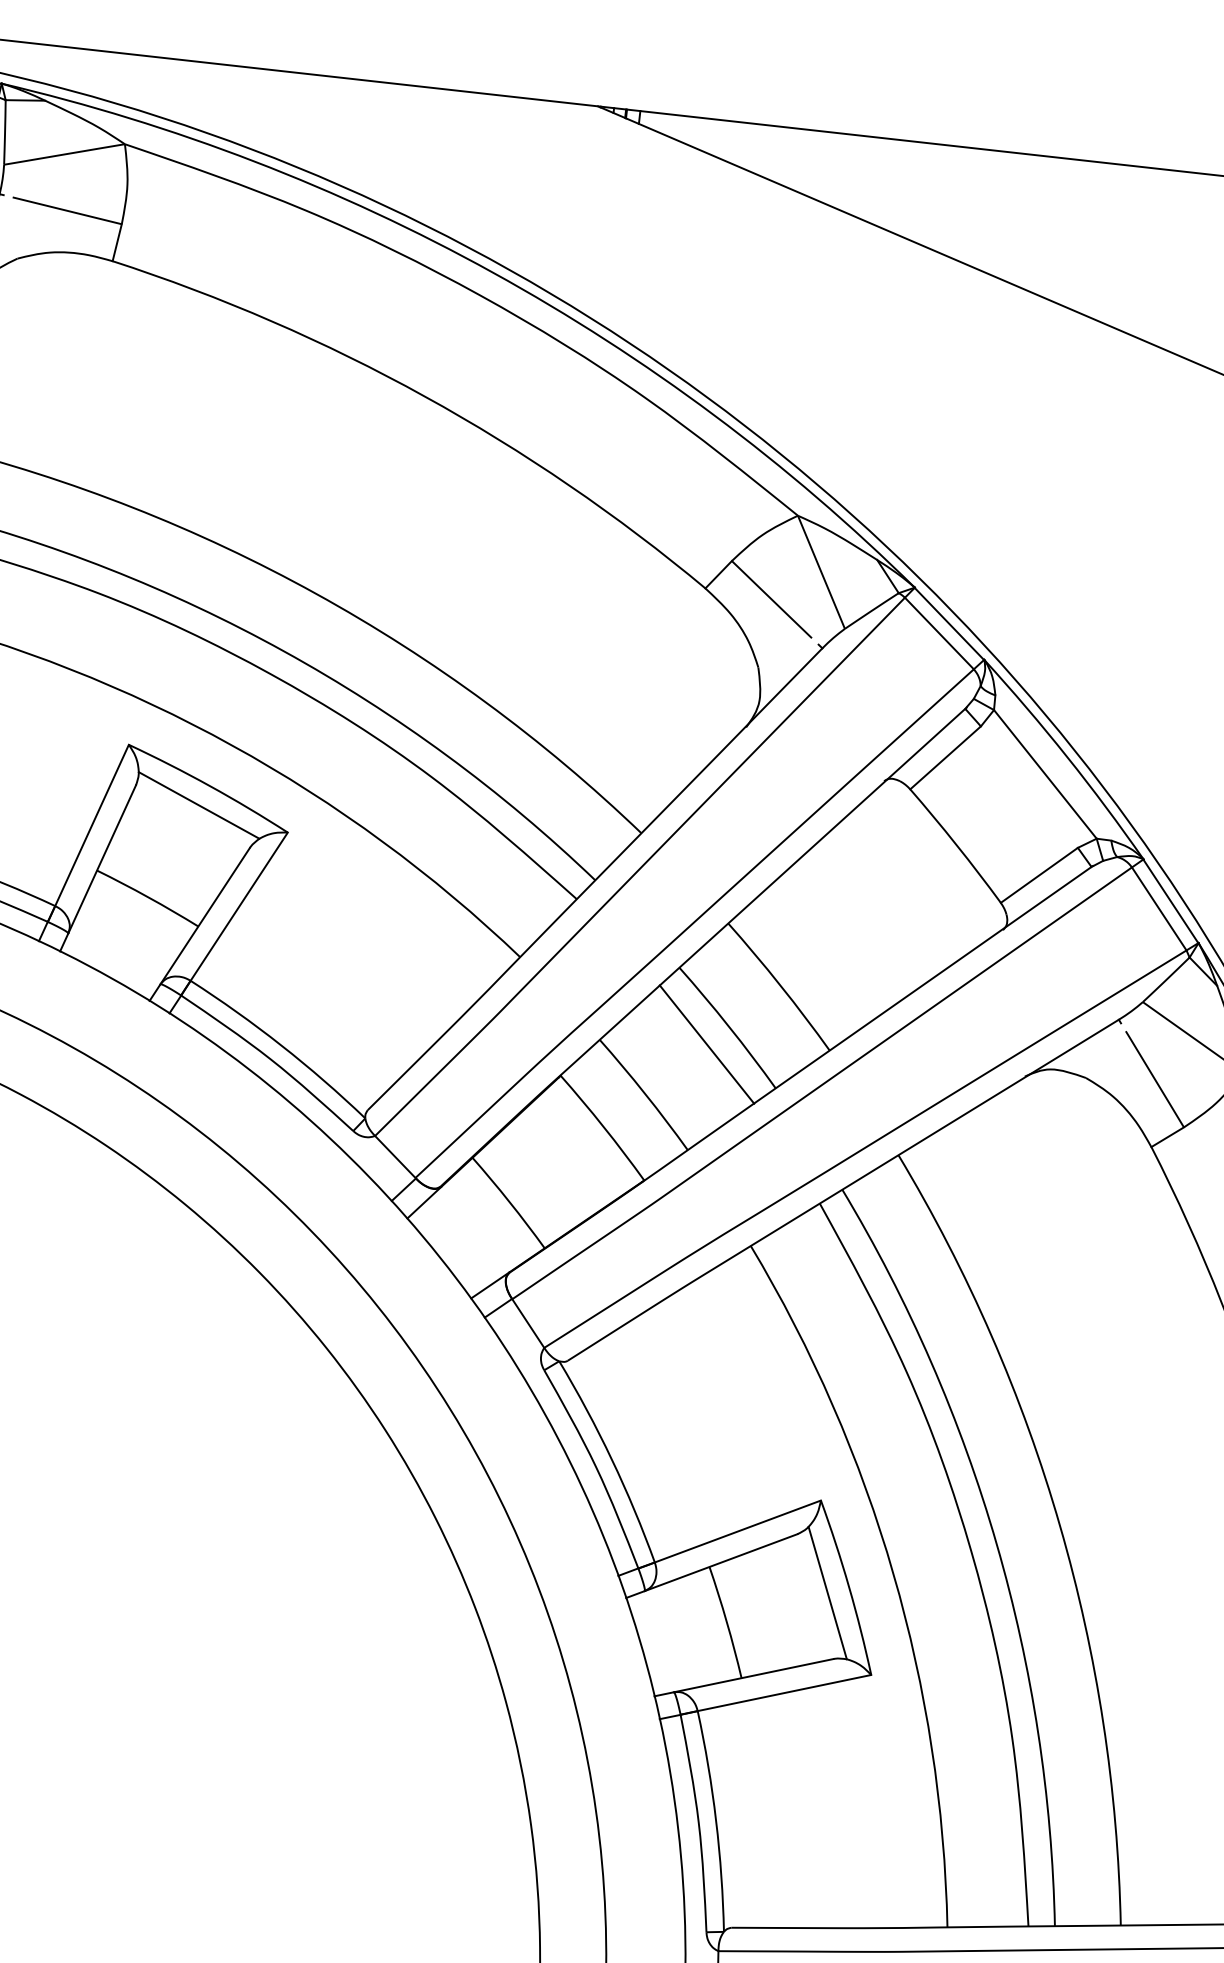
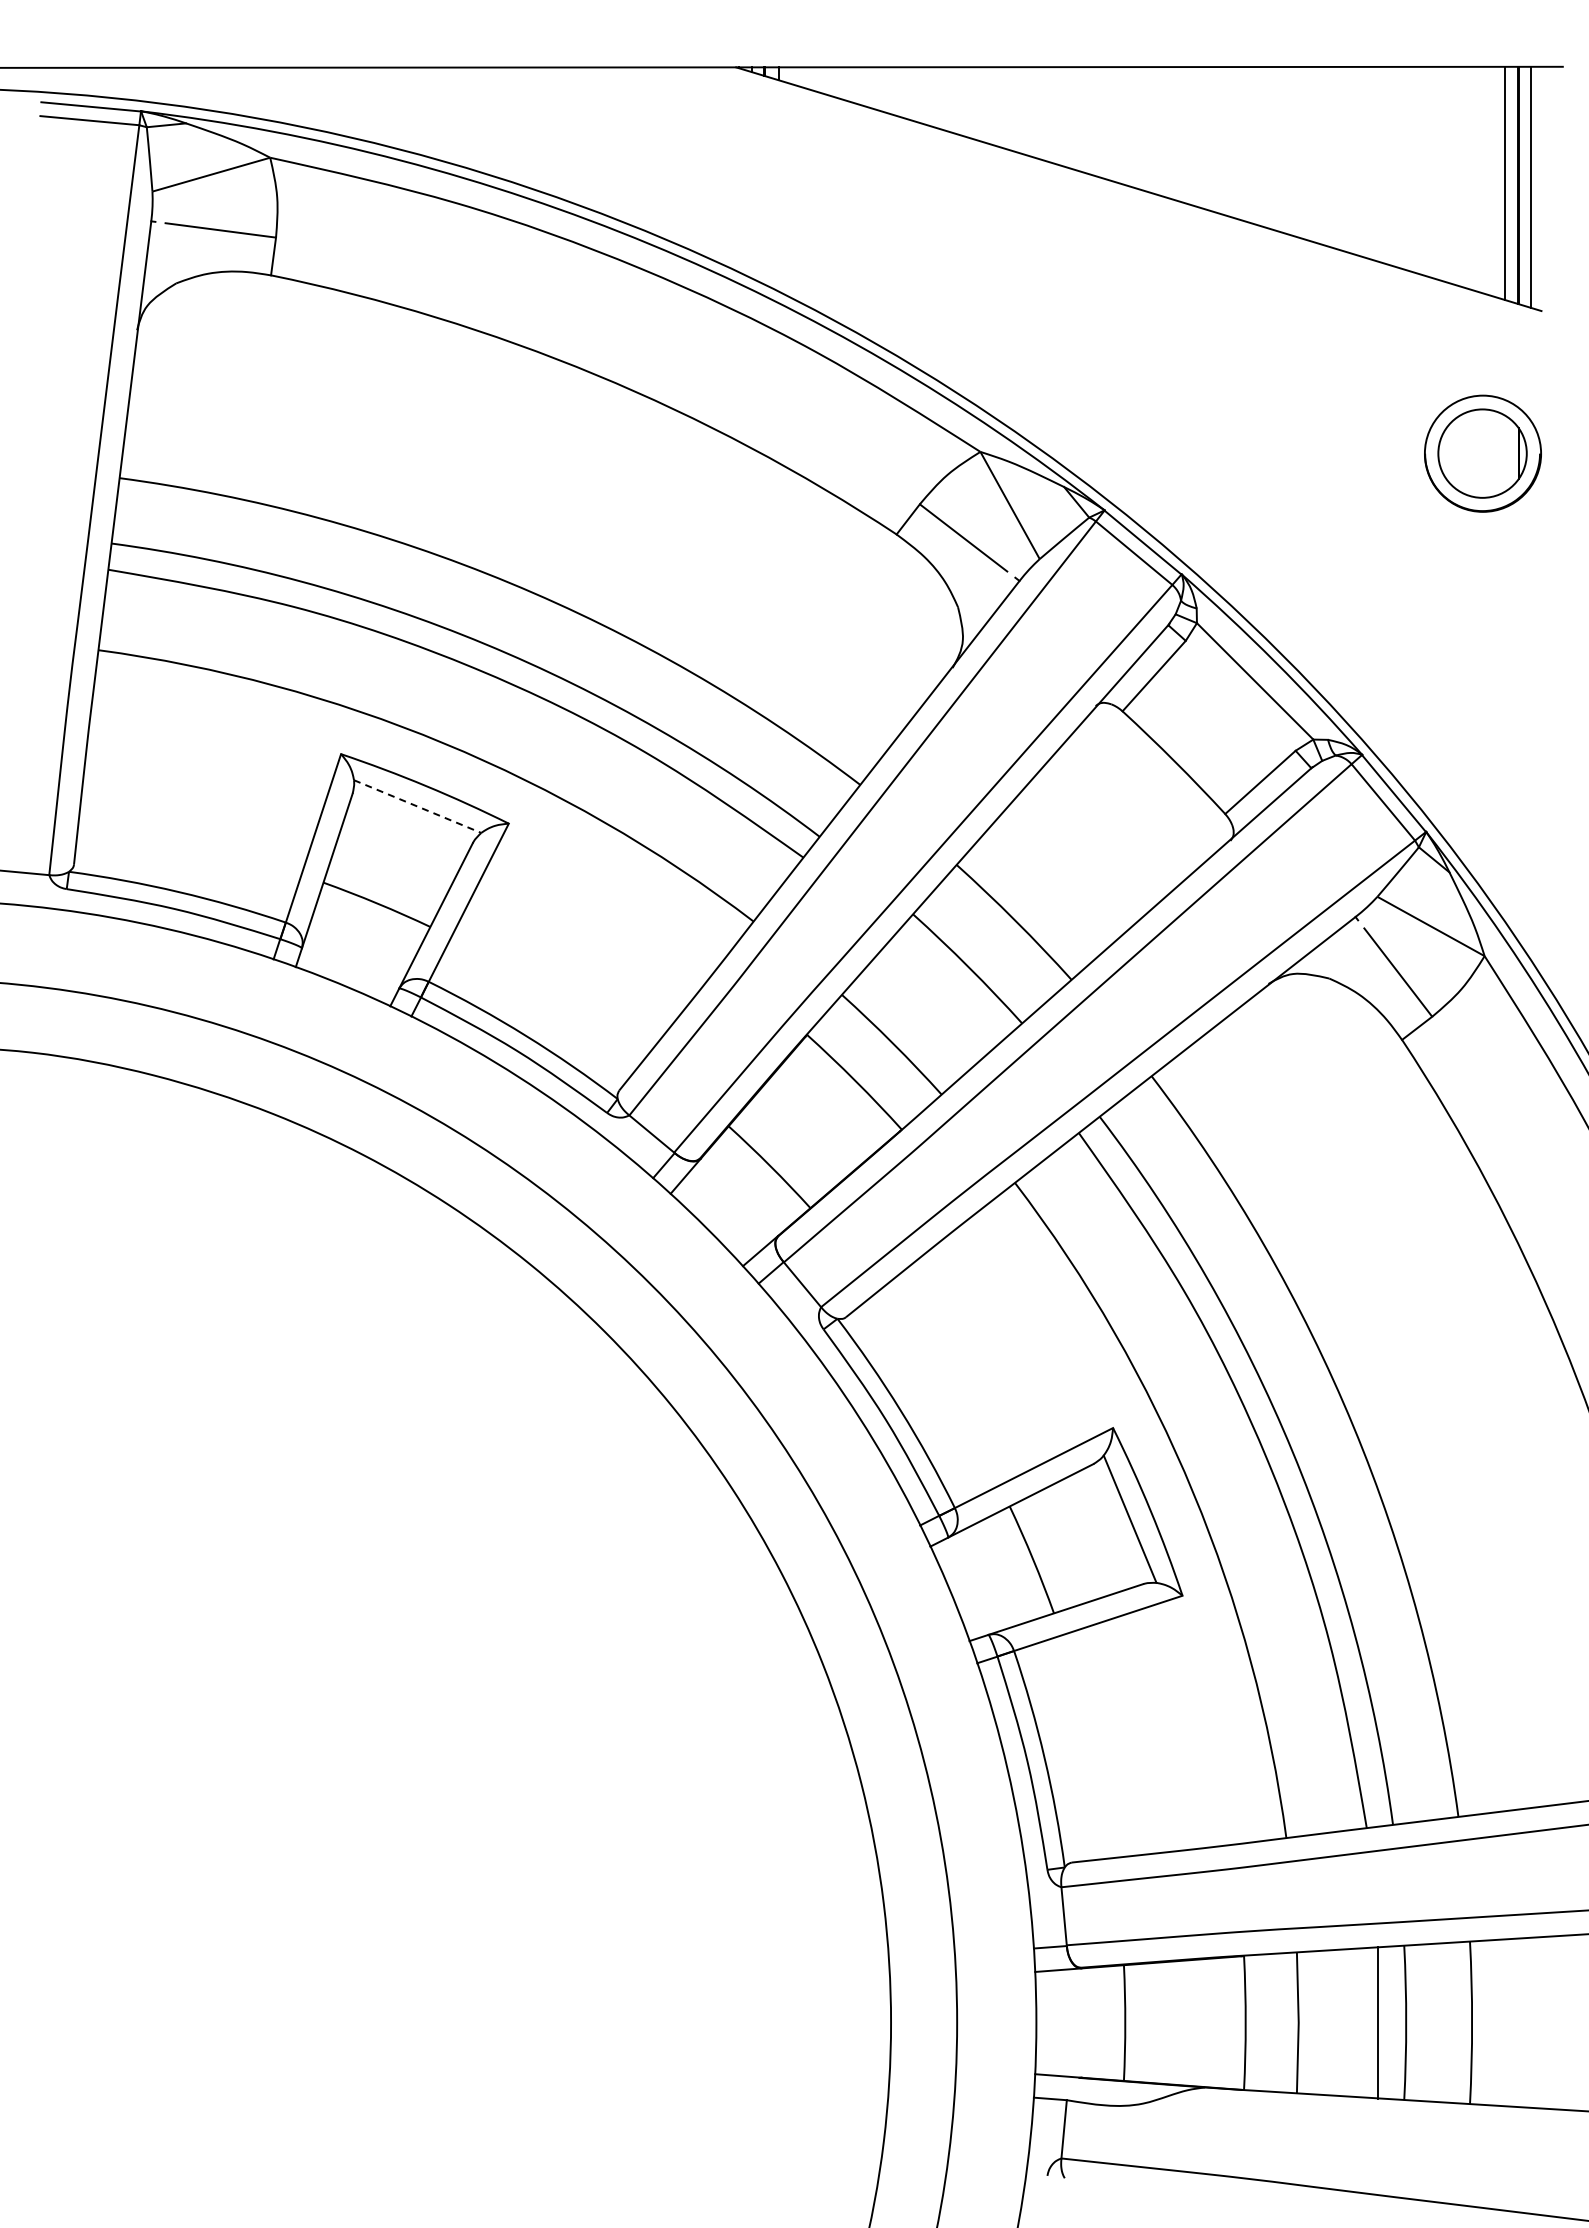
line: (198, 805) -> (417, 806), solid -> dashed
line: (706, 1044) -> (948, 987), removed

